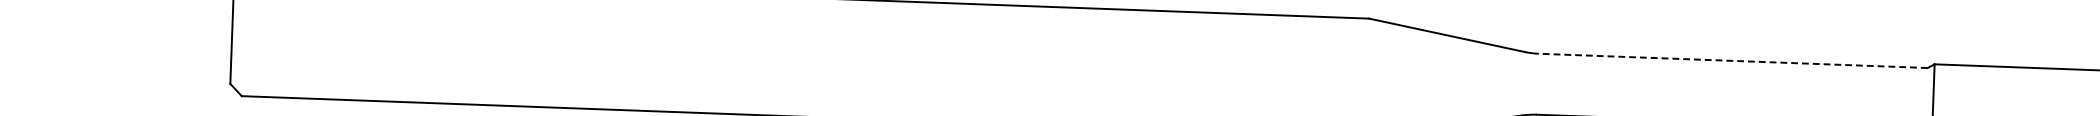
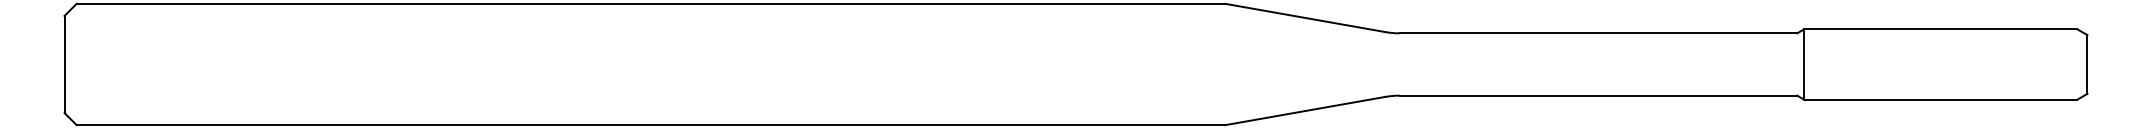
line: (1733, 61) -> (1598, 33), dashed -> solid

